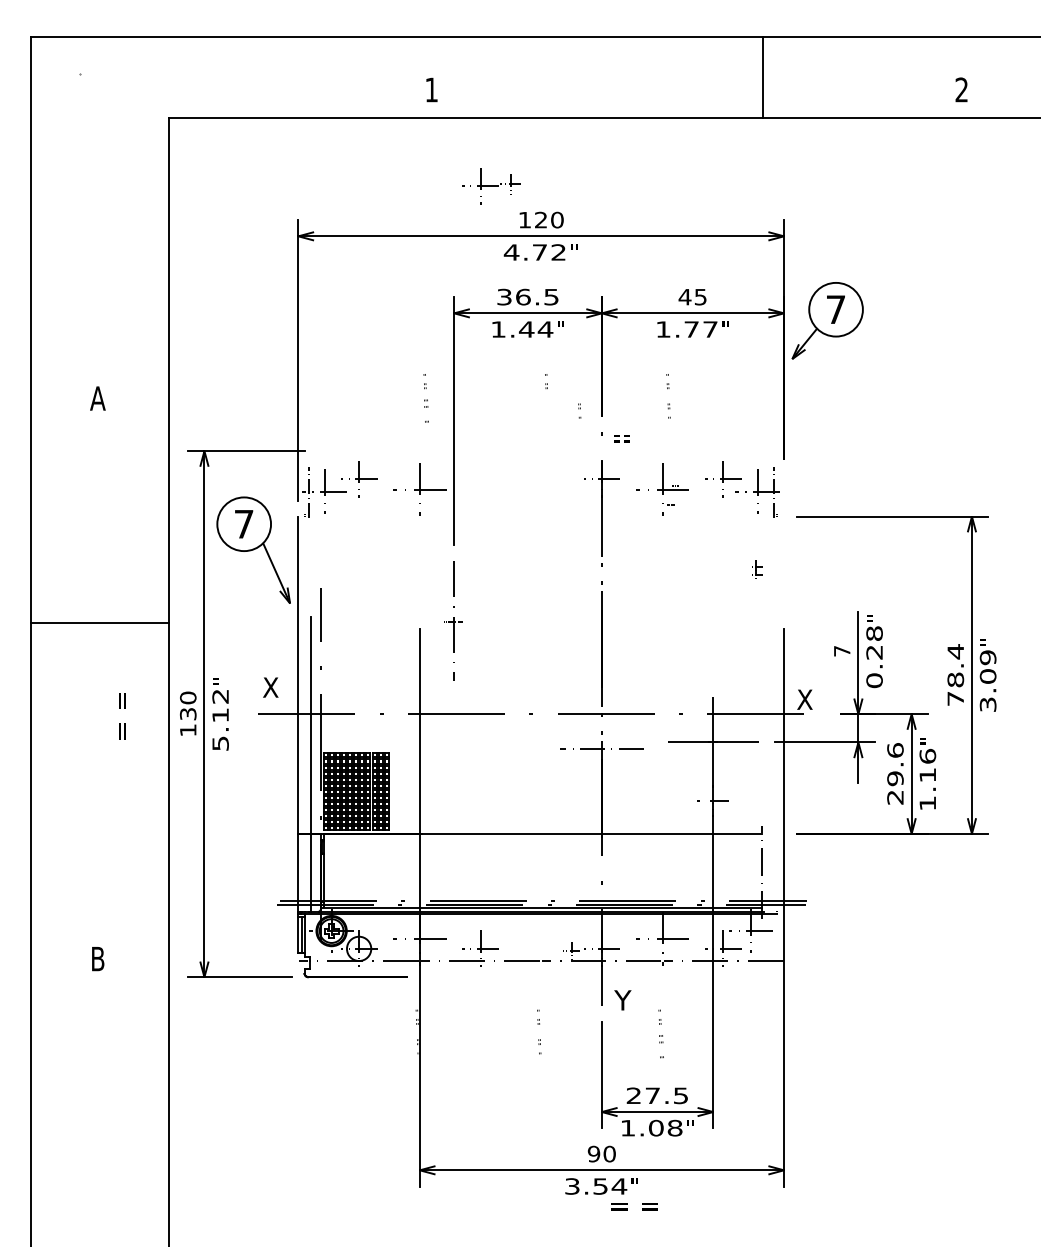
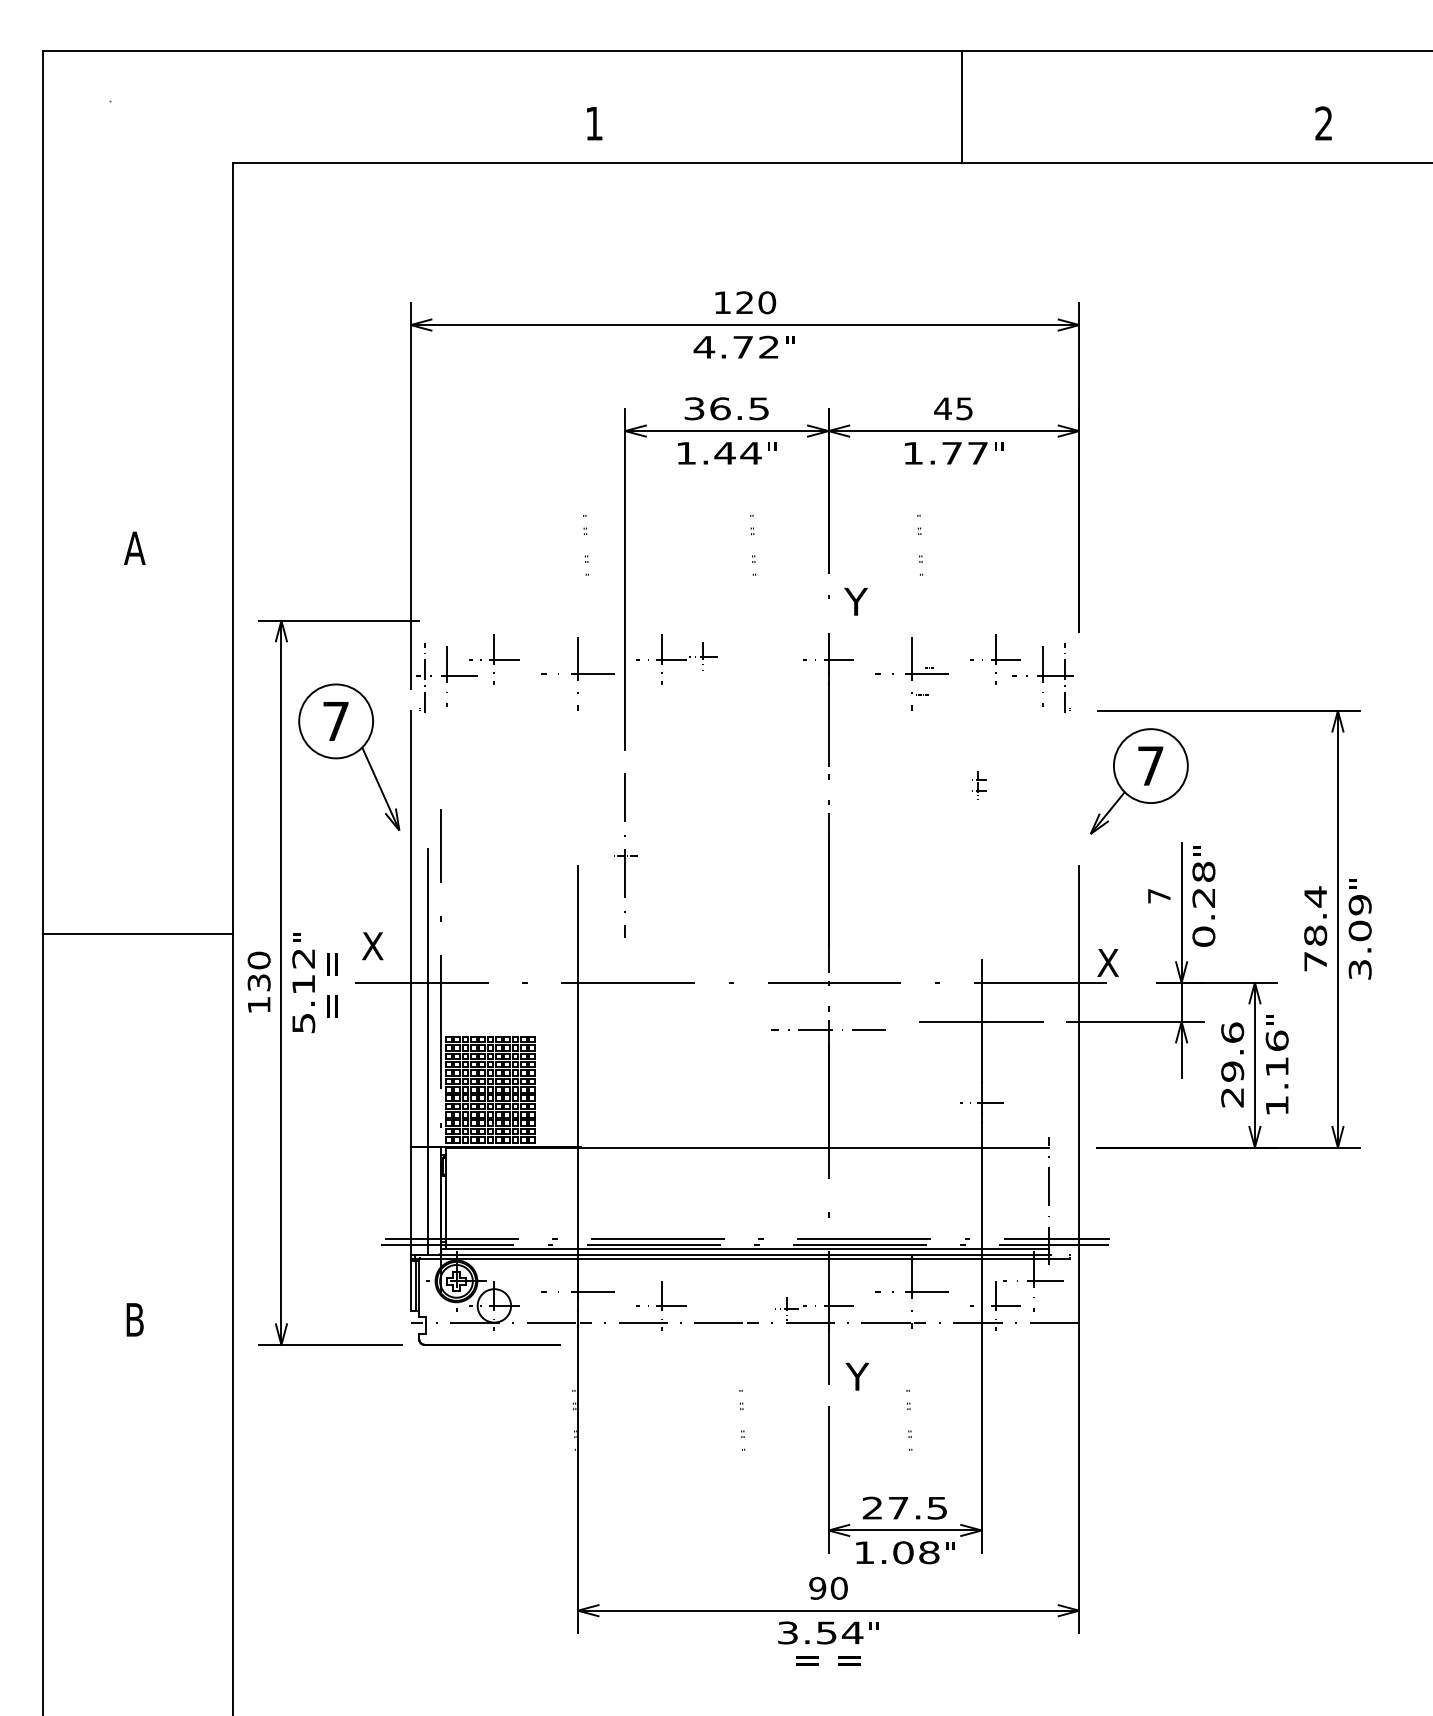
line: (763, 77) -> (962, 106), moved
part: (491, 186) -> (676, 659), moved
part: (827, 320) -> (1139, 780), moved
part: (425, 410) -> (585, 564), size x0.62
part: (579, 410) -> (753, 564), moved
text: (621, 437) -> (855, 601), = = -> Y
part: (757, 569) -> (979, 783), moved
line: (99, 622) -> (136, 933), moved
text: (122, 716) -> (332, 986), moved
part: (660, 1046) -> (909, 1440), size x0.62
text: (634, 1206) -> (827, 1660), moved

